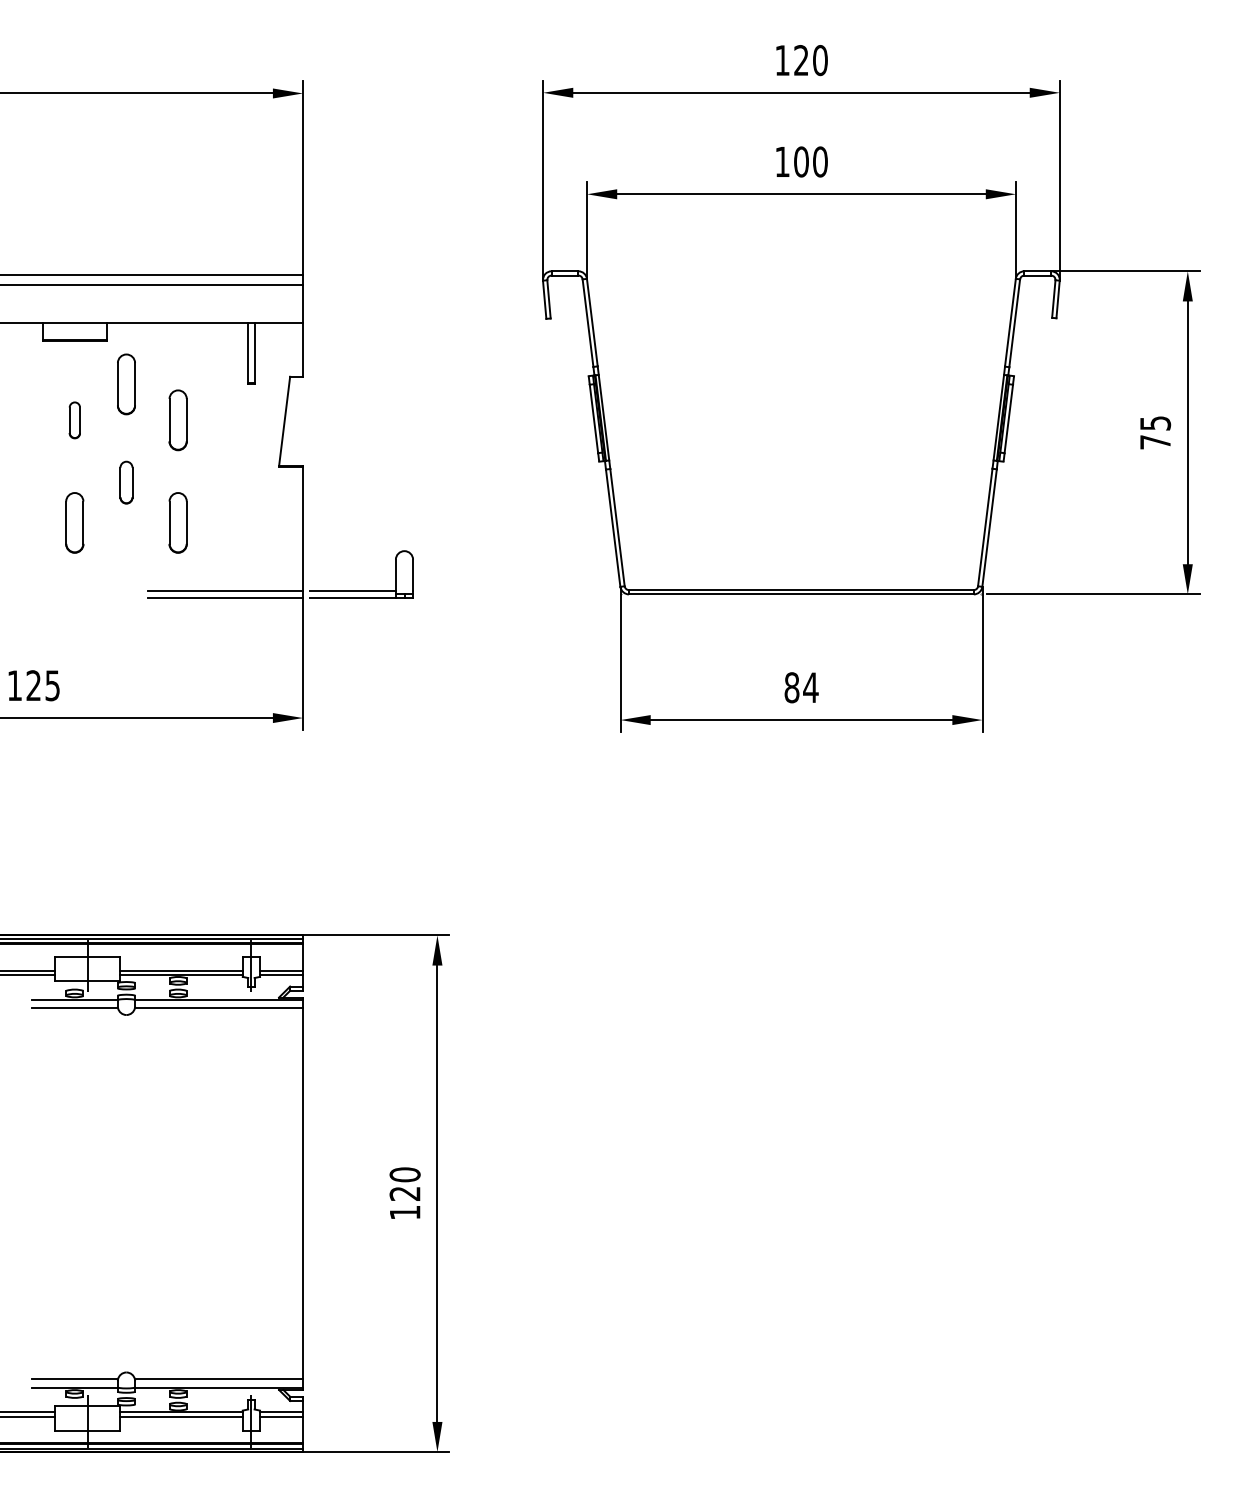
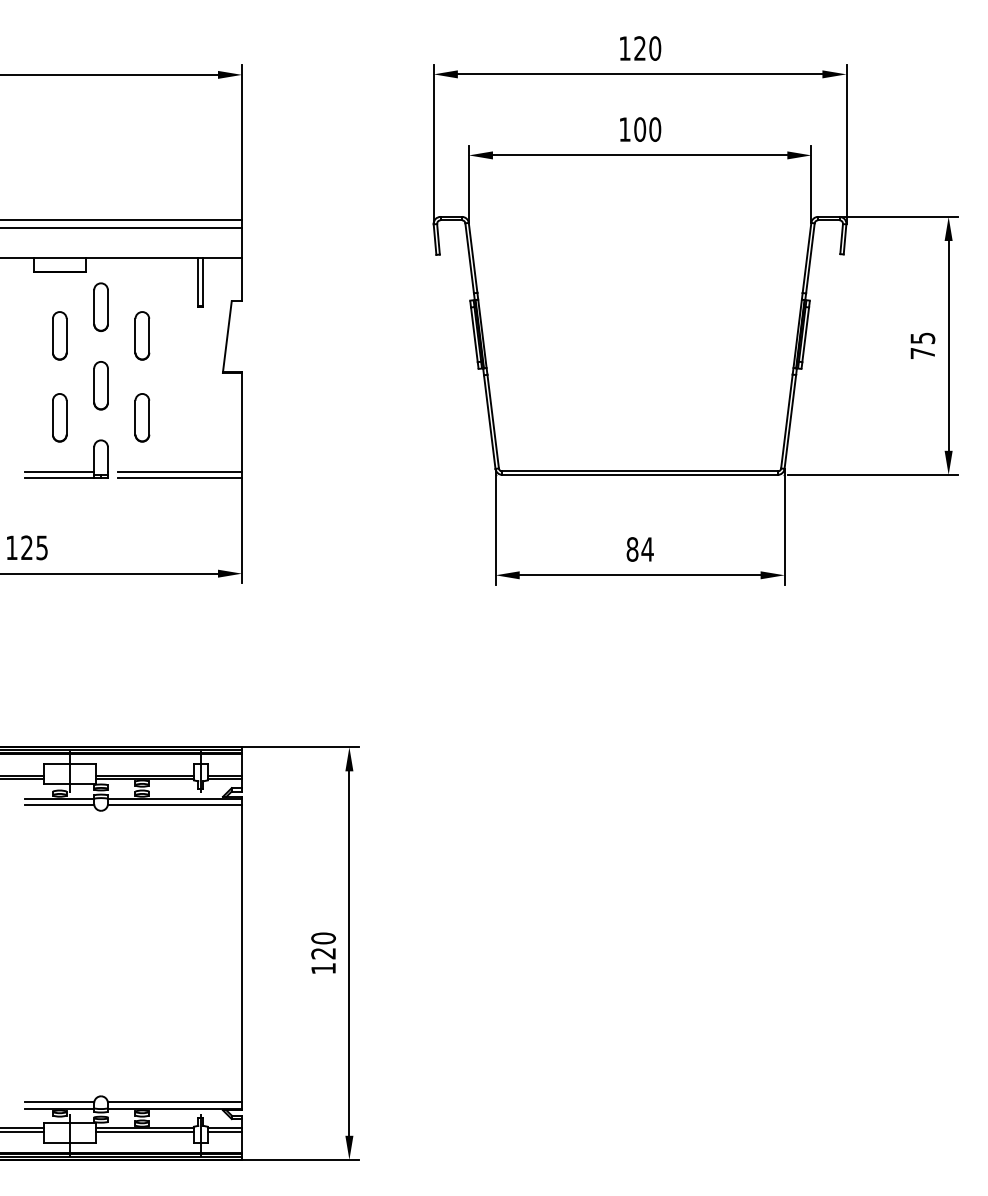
part: (74, 420) -> (59, 336), size x1.67
part: (126, 482) -> (101, 385), size x1.43
part: (361, 590) -> (66, 471), moved

